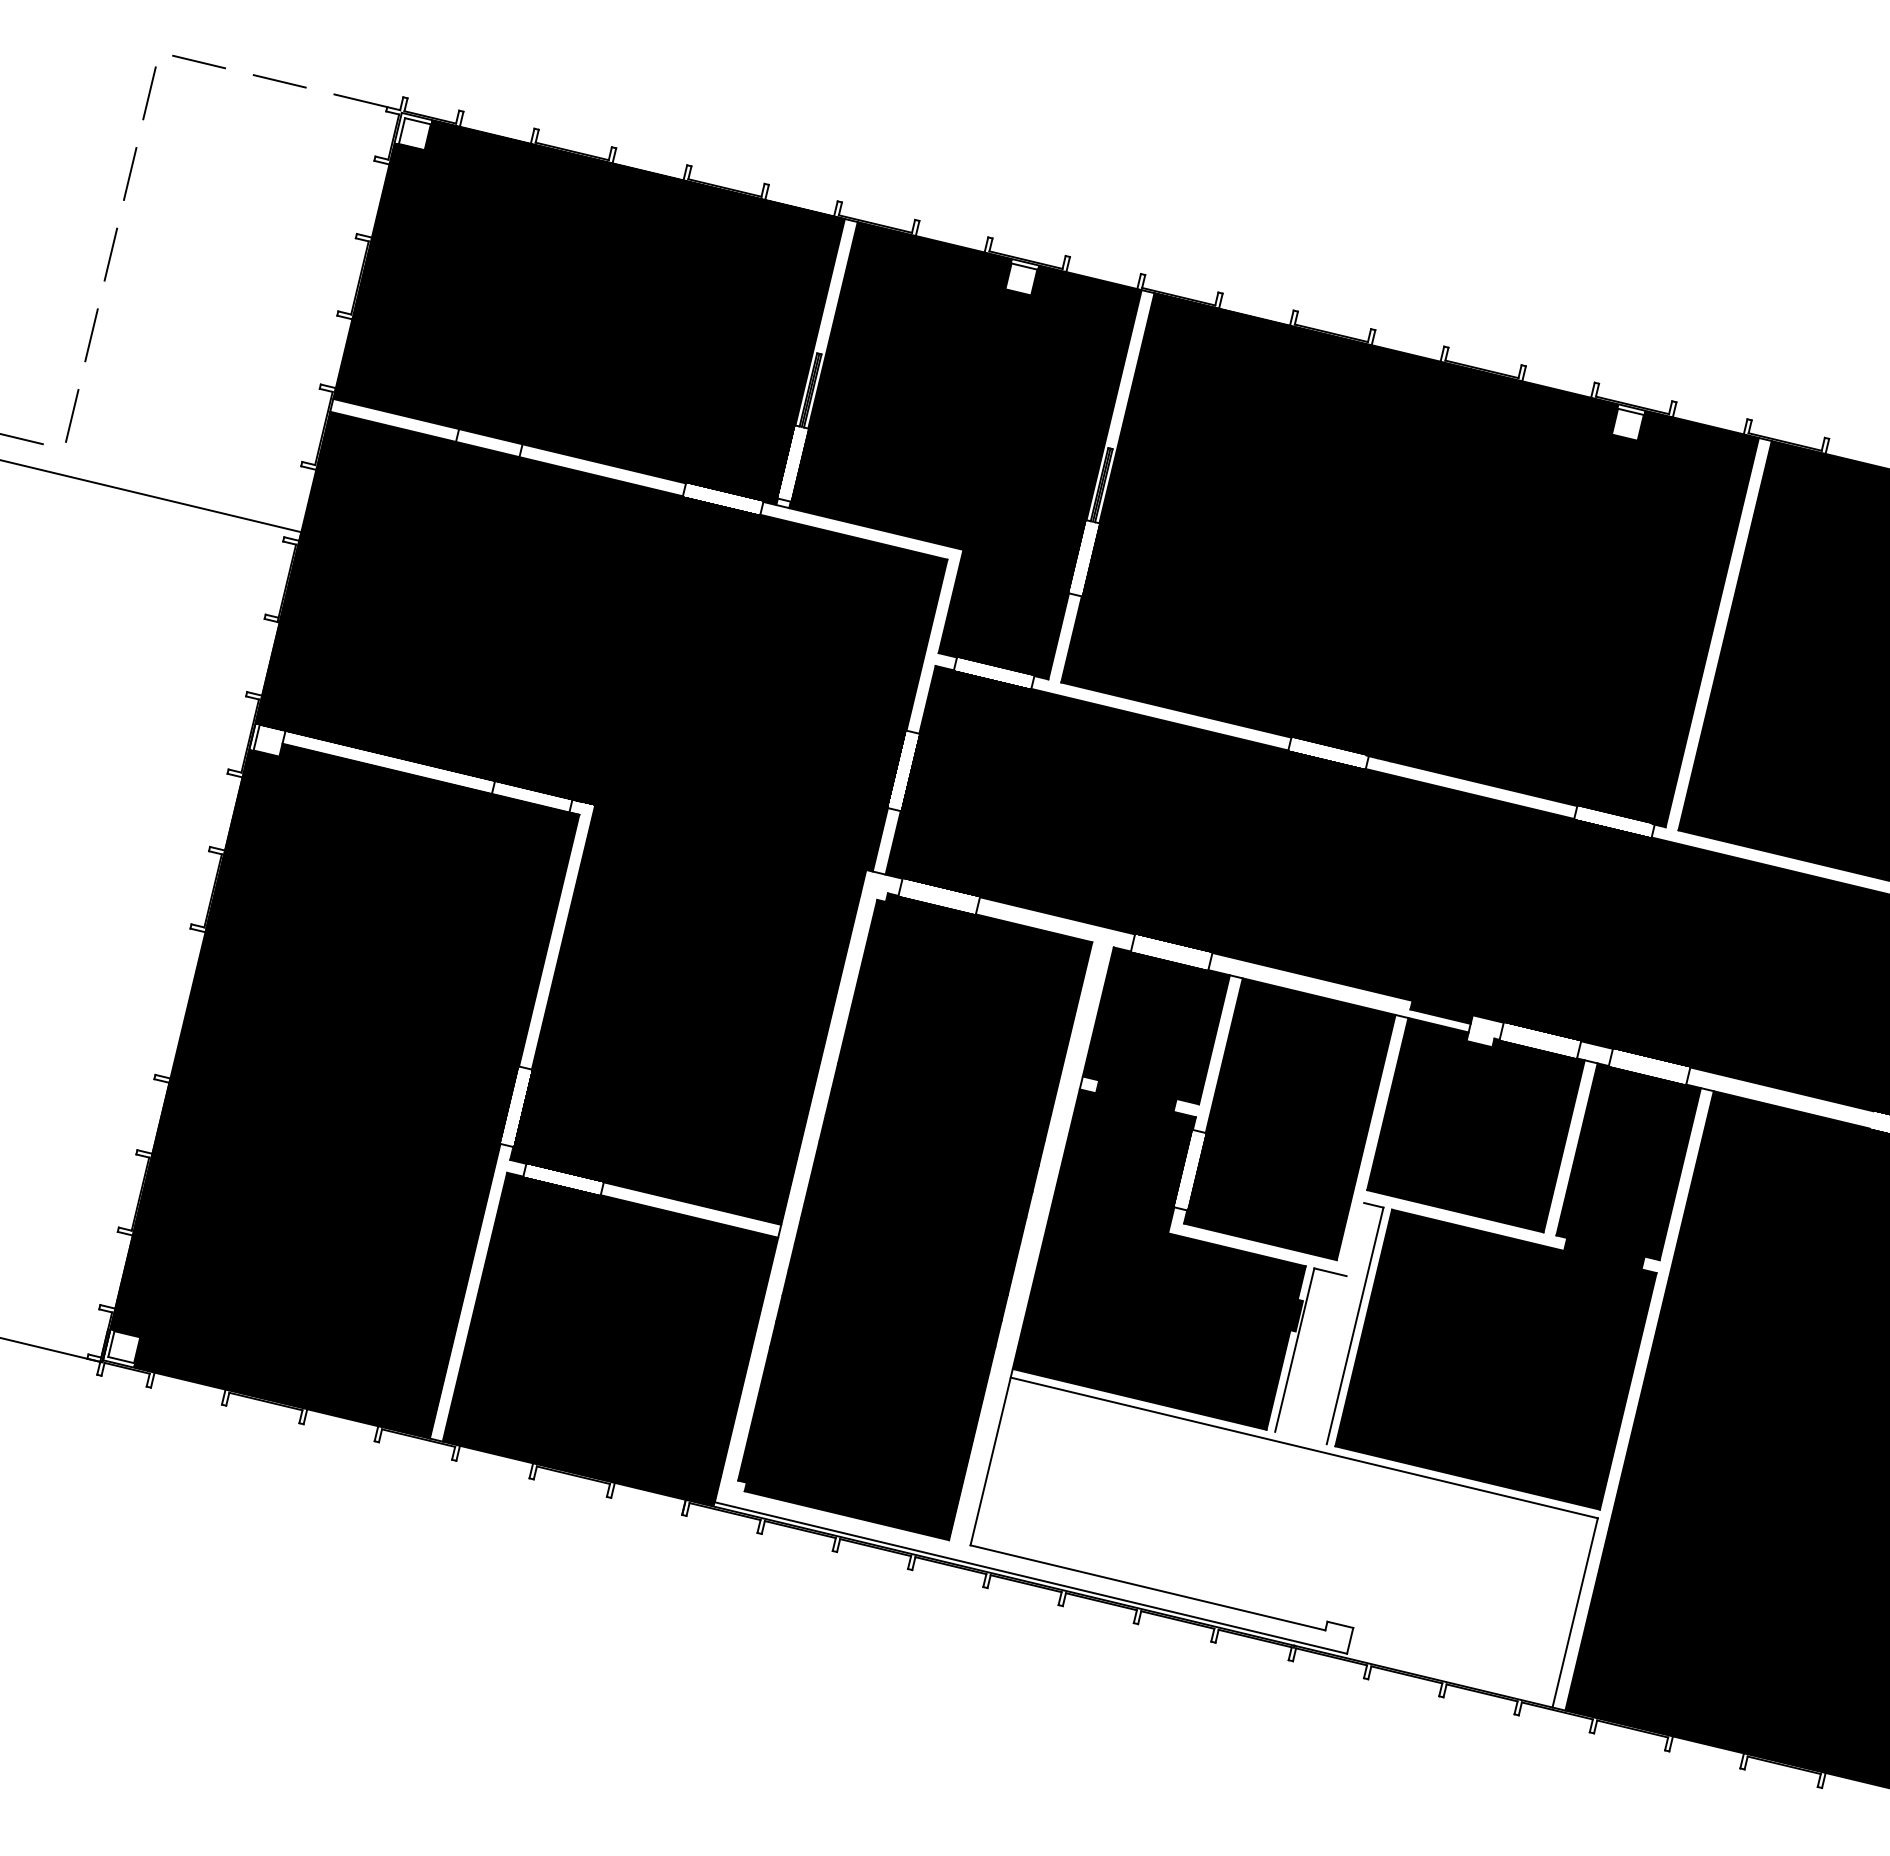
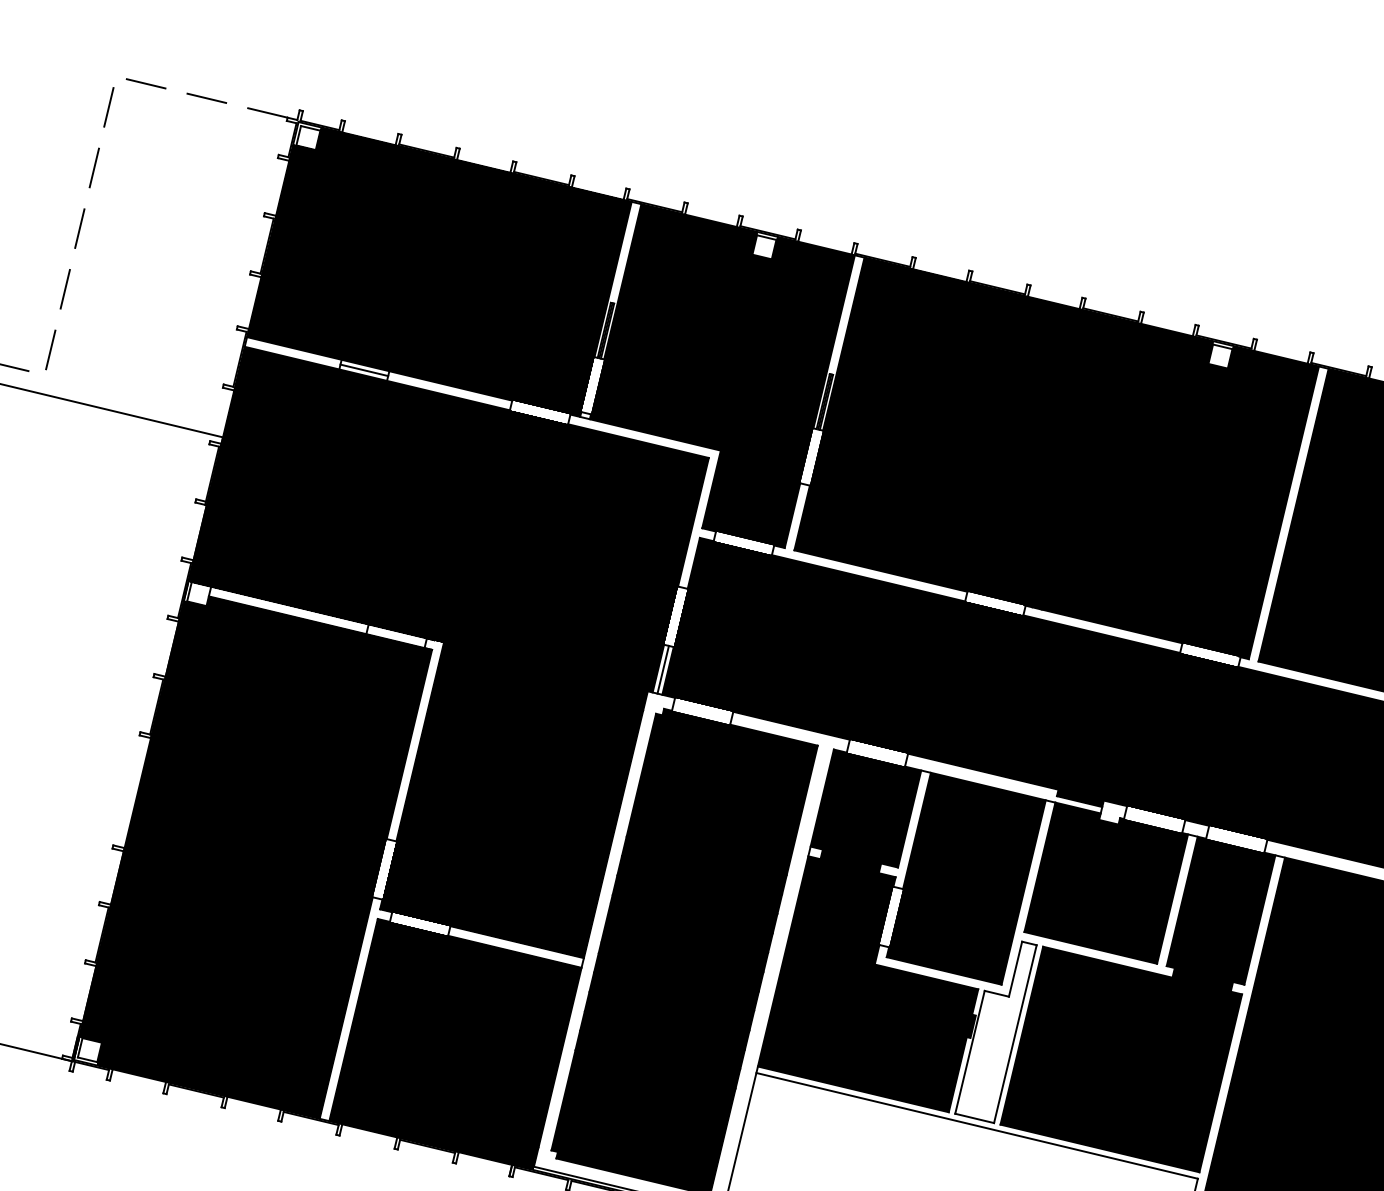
line: (489, 442) -> (364, 369), added
line: (886, 841) -> (663, 669), added
line: (1355, 1239) -> (1015, 969), added
line: (1300, 1437) -> (974, 1118), added

